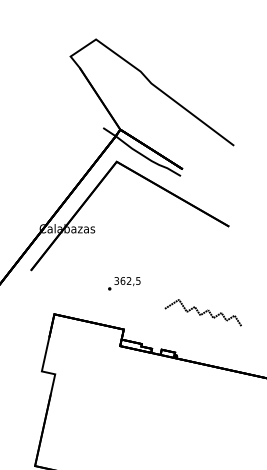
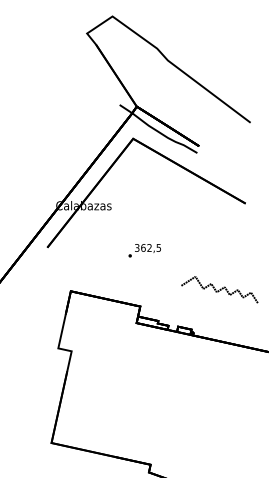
text: (124, 283) -> (144, 250), moved

